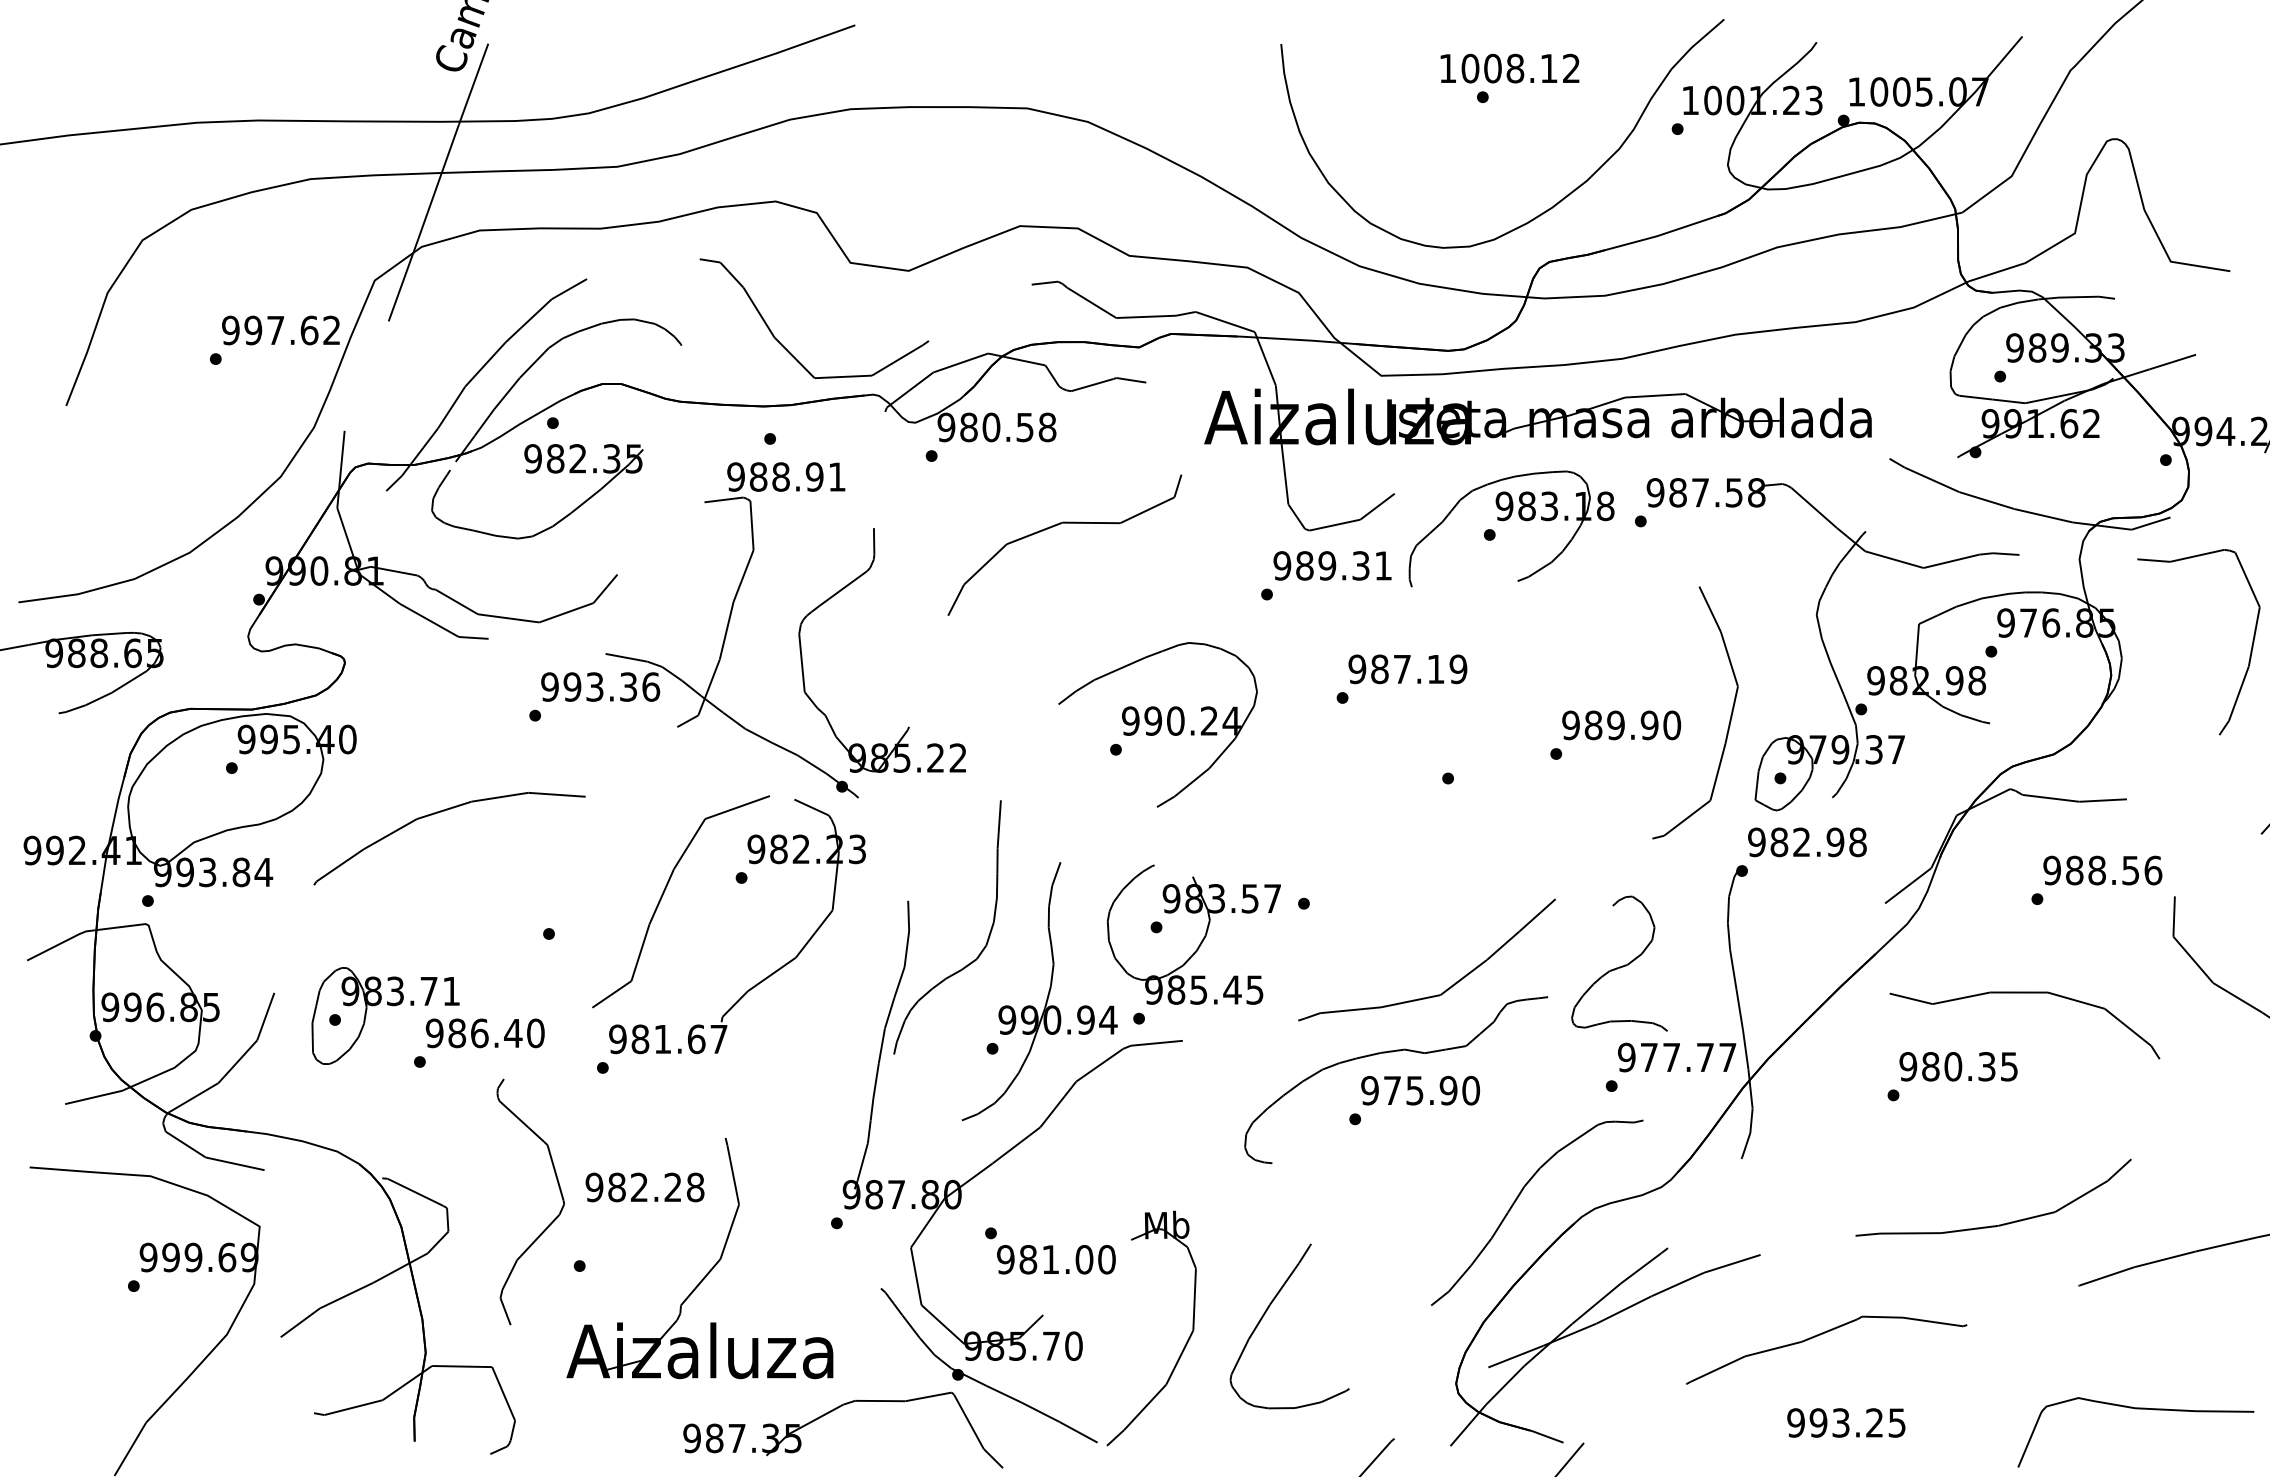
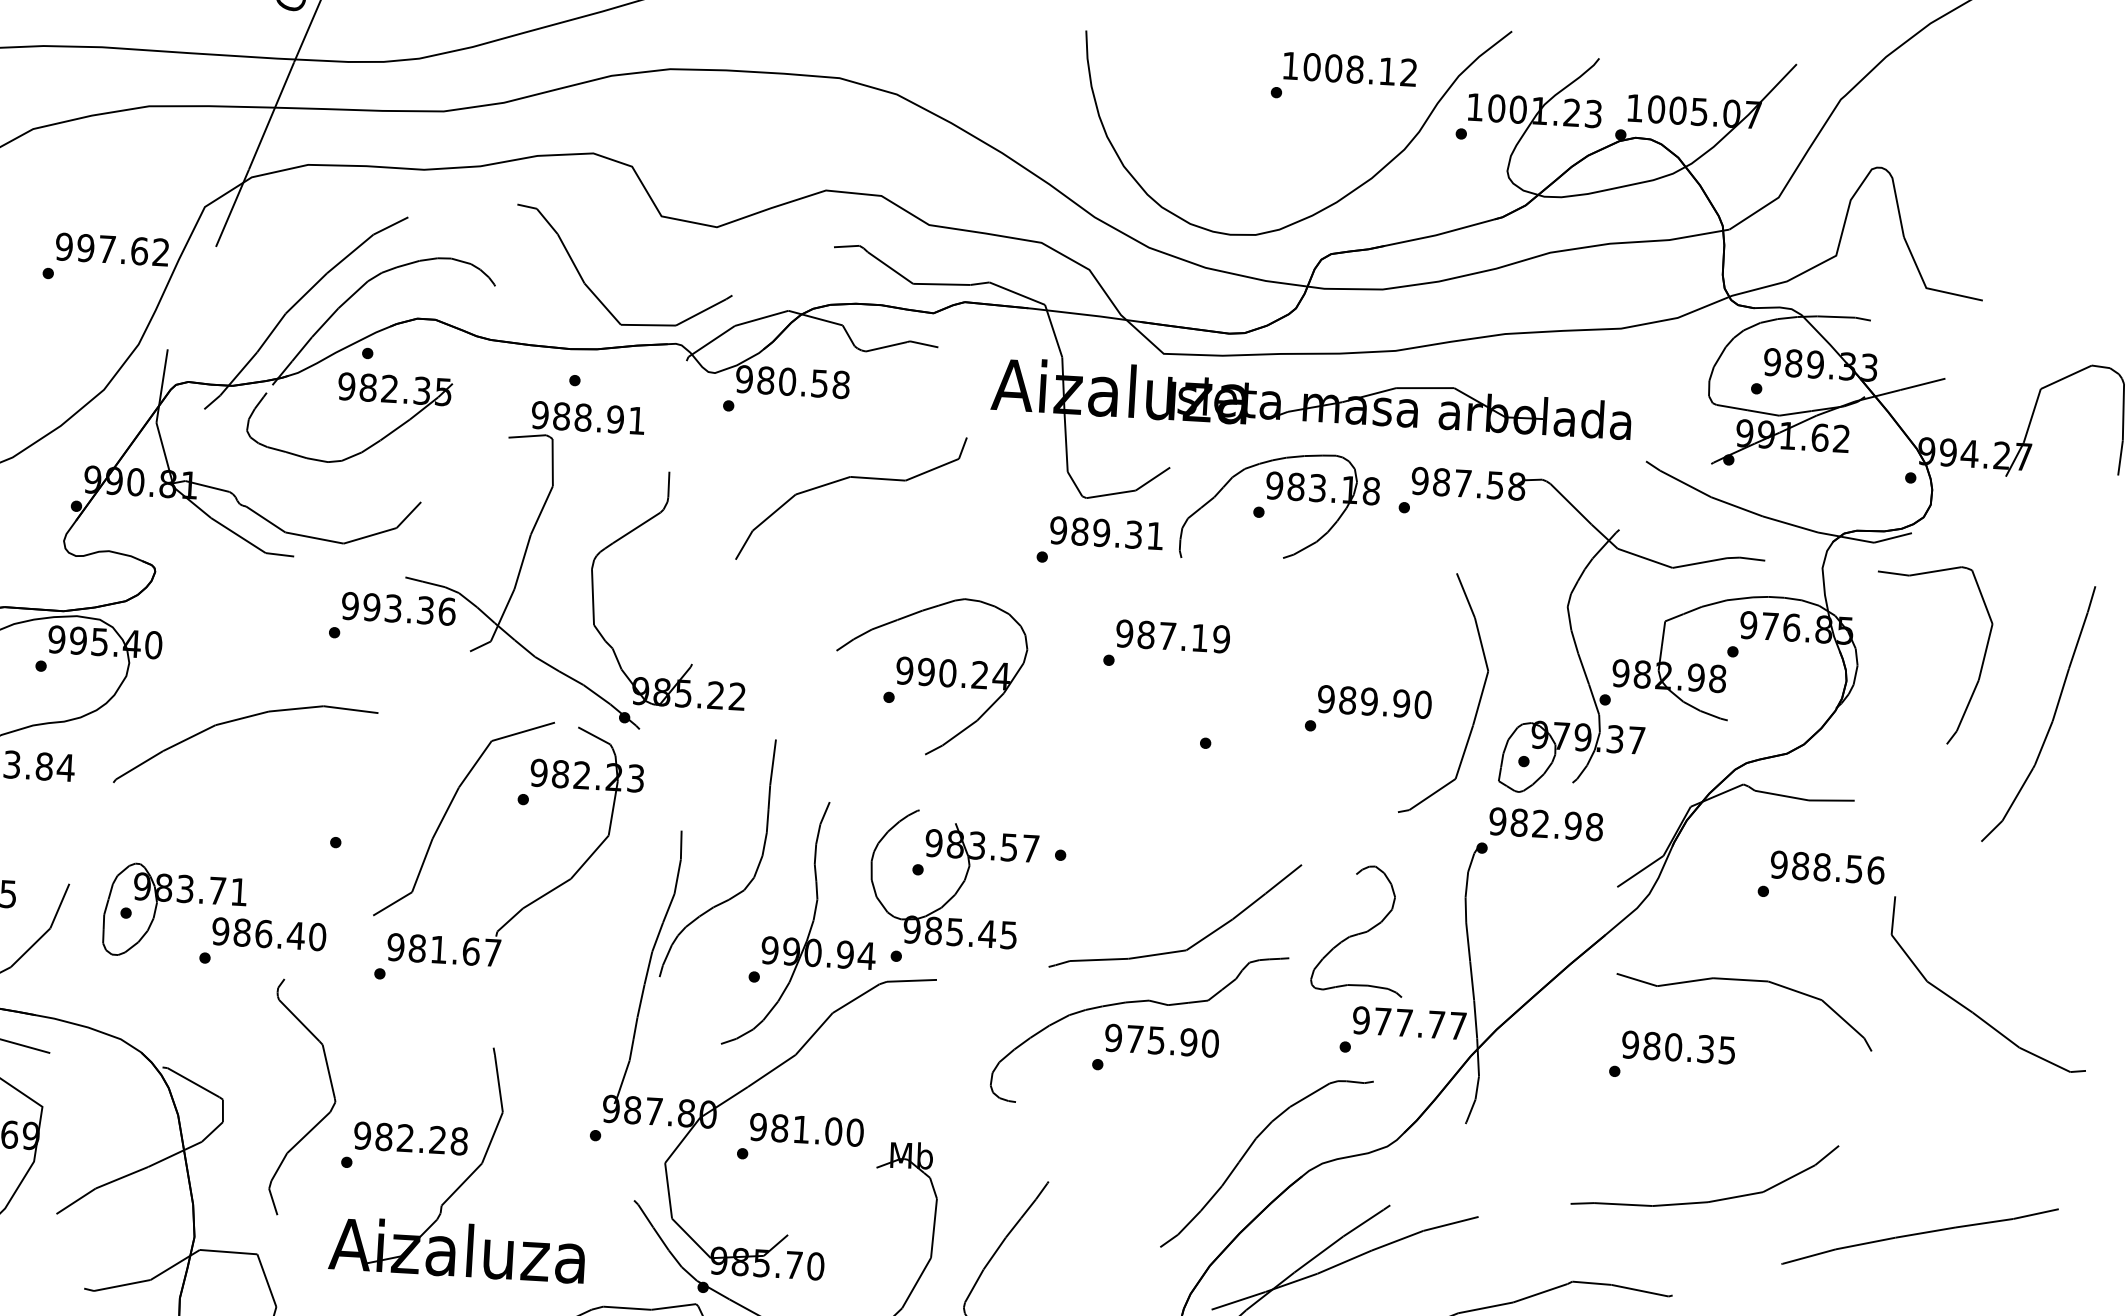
text: (1509, 68) -> (1349, 69), moved
text: (644, 1187) -> (410, 1138), moved
text: (1056, 1259) -> (806, 1129), moved

